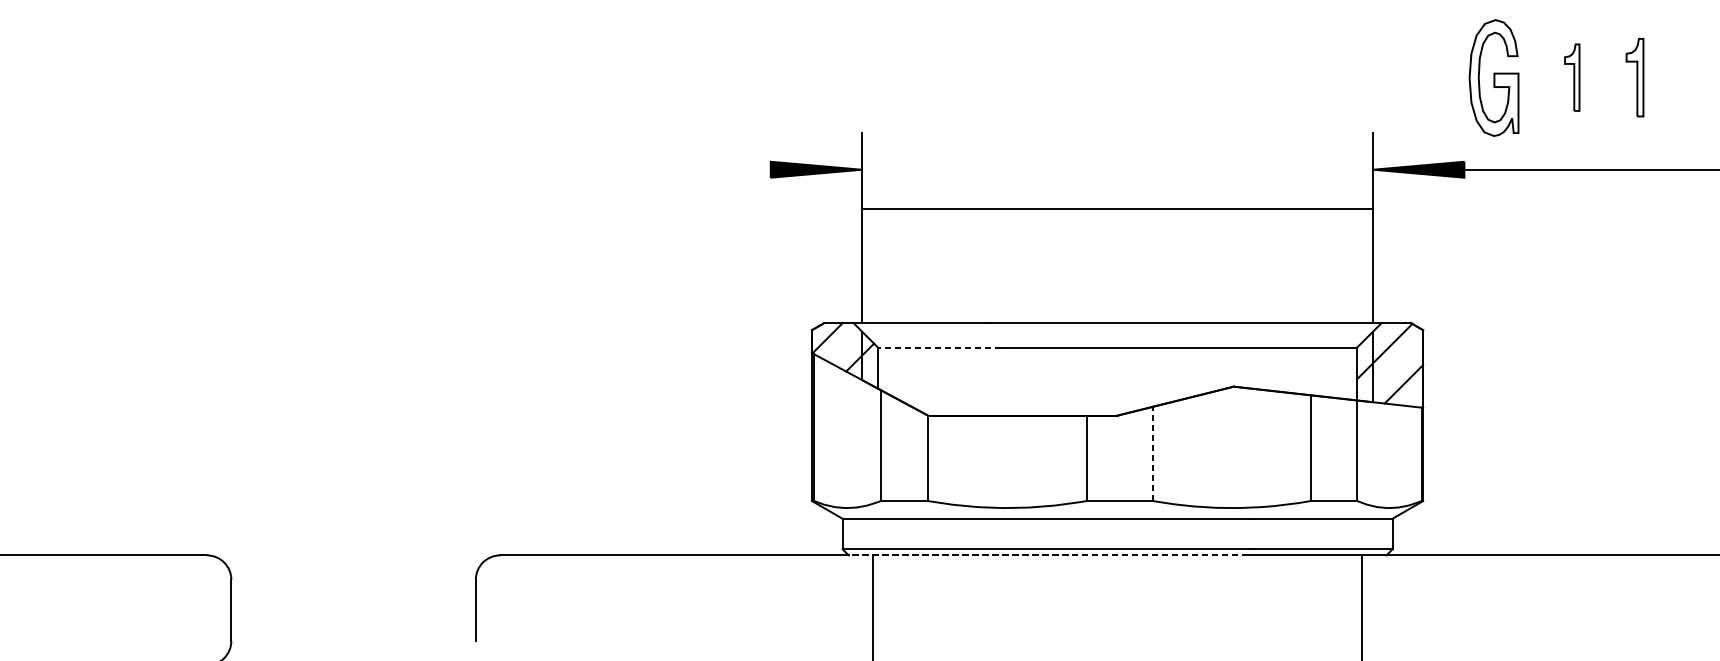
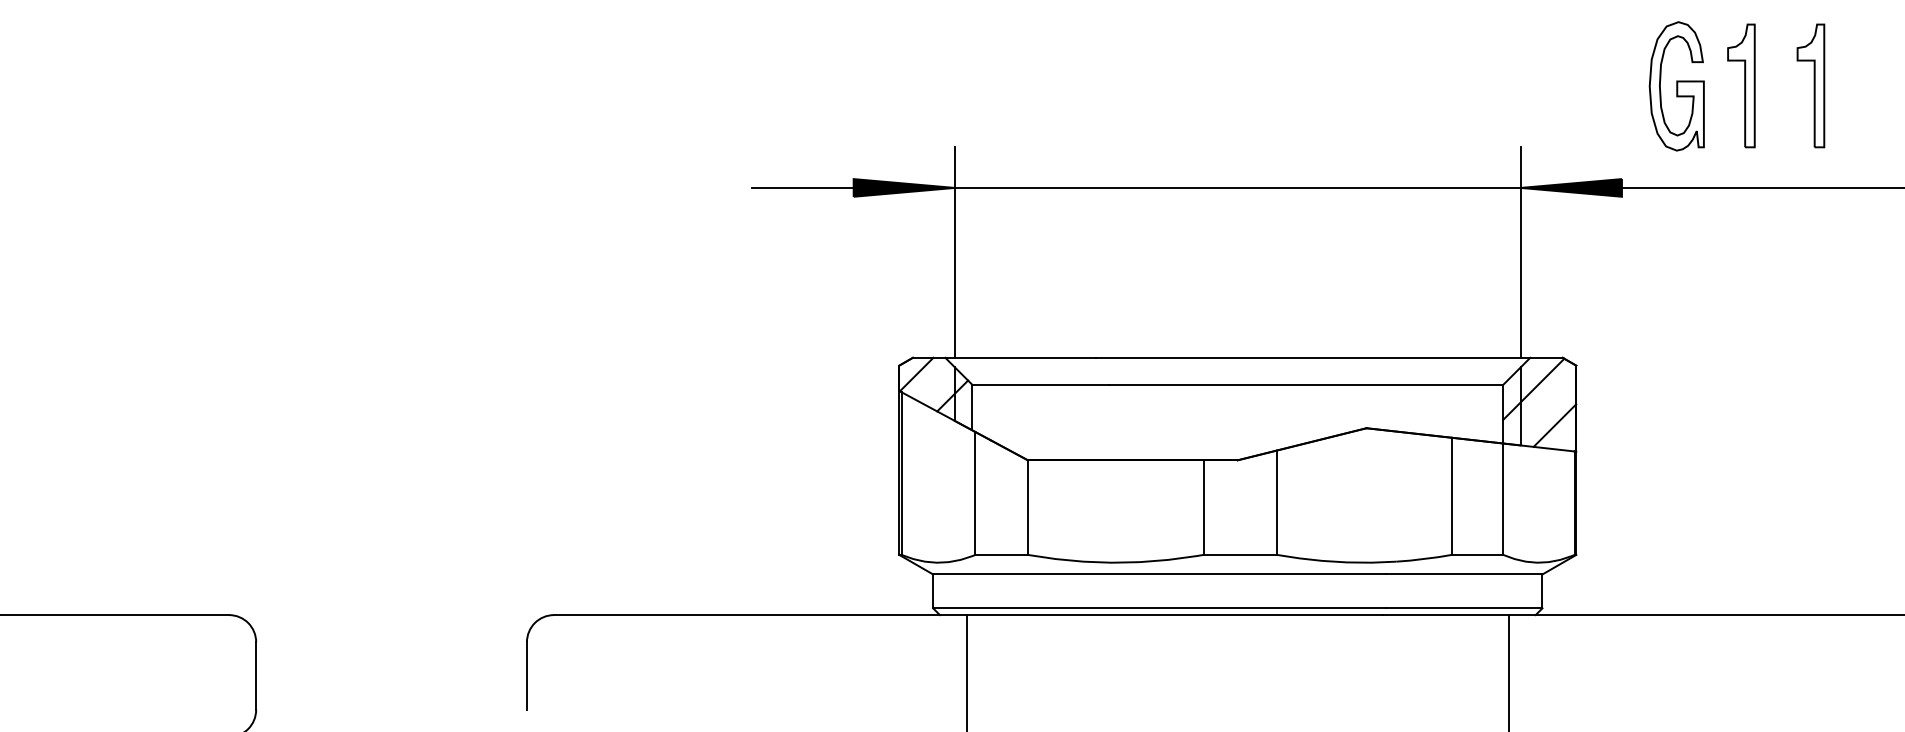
part: (1572, 77) -> (1741, 85), size x1.67
part: (1634, 77) -> (1810, 85), size x1.43
part: (1493, 78) -> (1676, 86), moved
line: (724, 169) -> (802, 187), added
line: (1117, 208) -> (1237, 187), moved
line: (939, 347) -> (1040, 384), dashed -> solid
line: (1153, 453) -> (1277, 502), dashed -> solid
line: (1047, 555) -> (1160, 615), dashed -> solid

